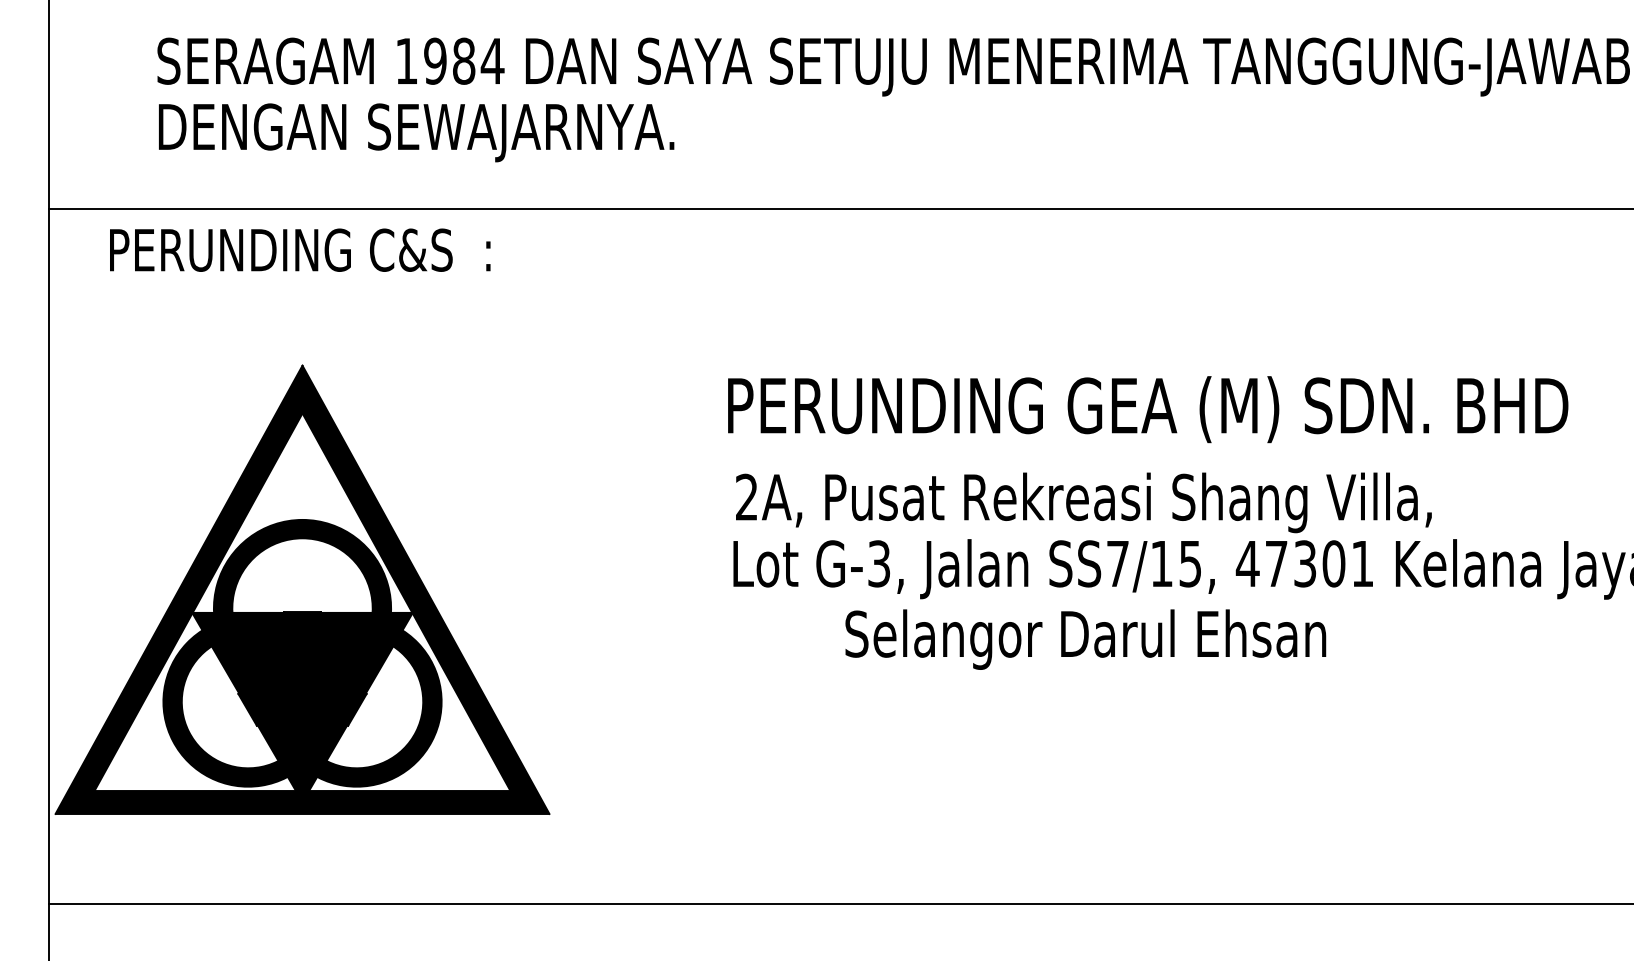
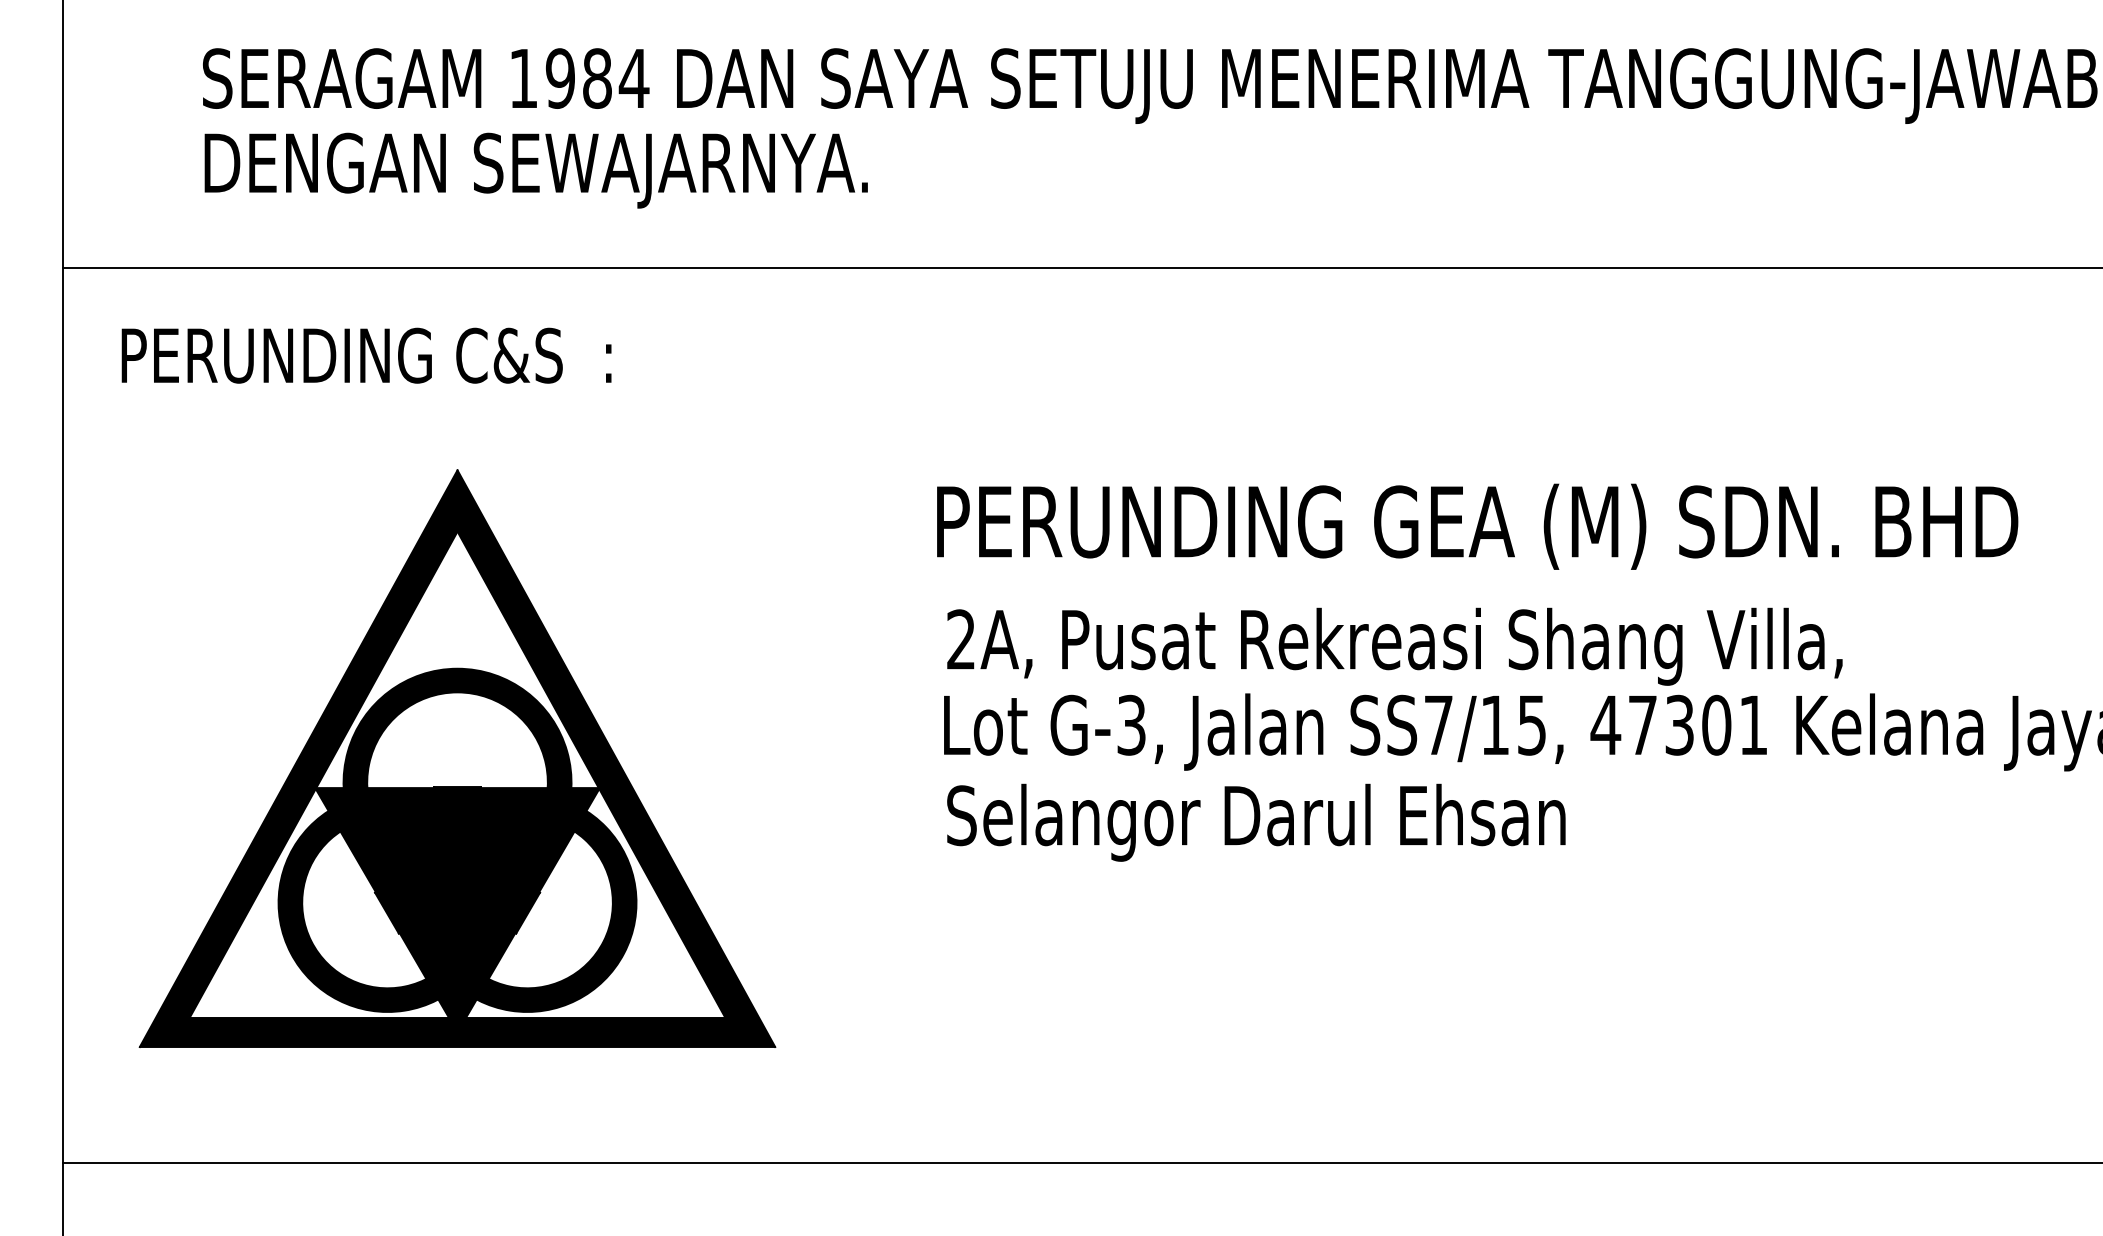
text: (300, 250) -> (366, 355), moved
part: (302, 589) -> (457, 758), moved
text: (1085, 639) -> (1256, 822), moved

